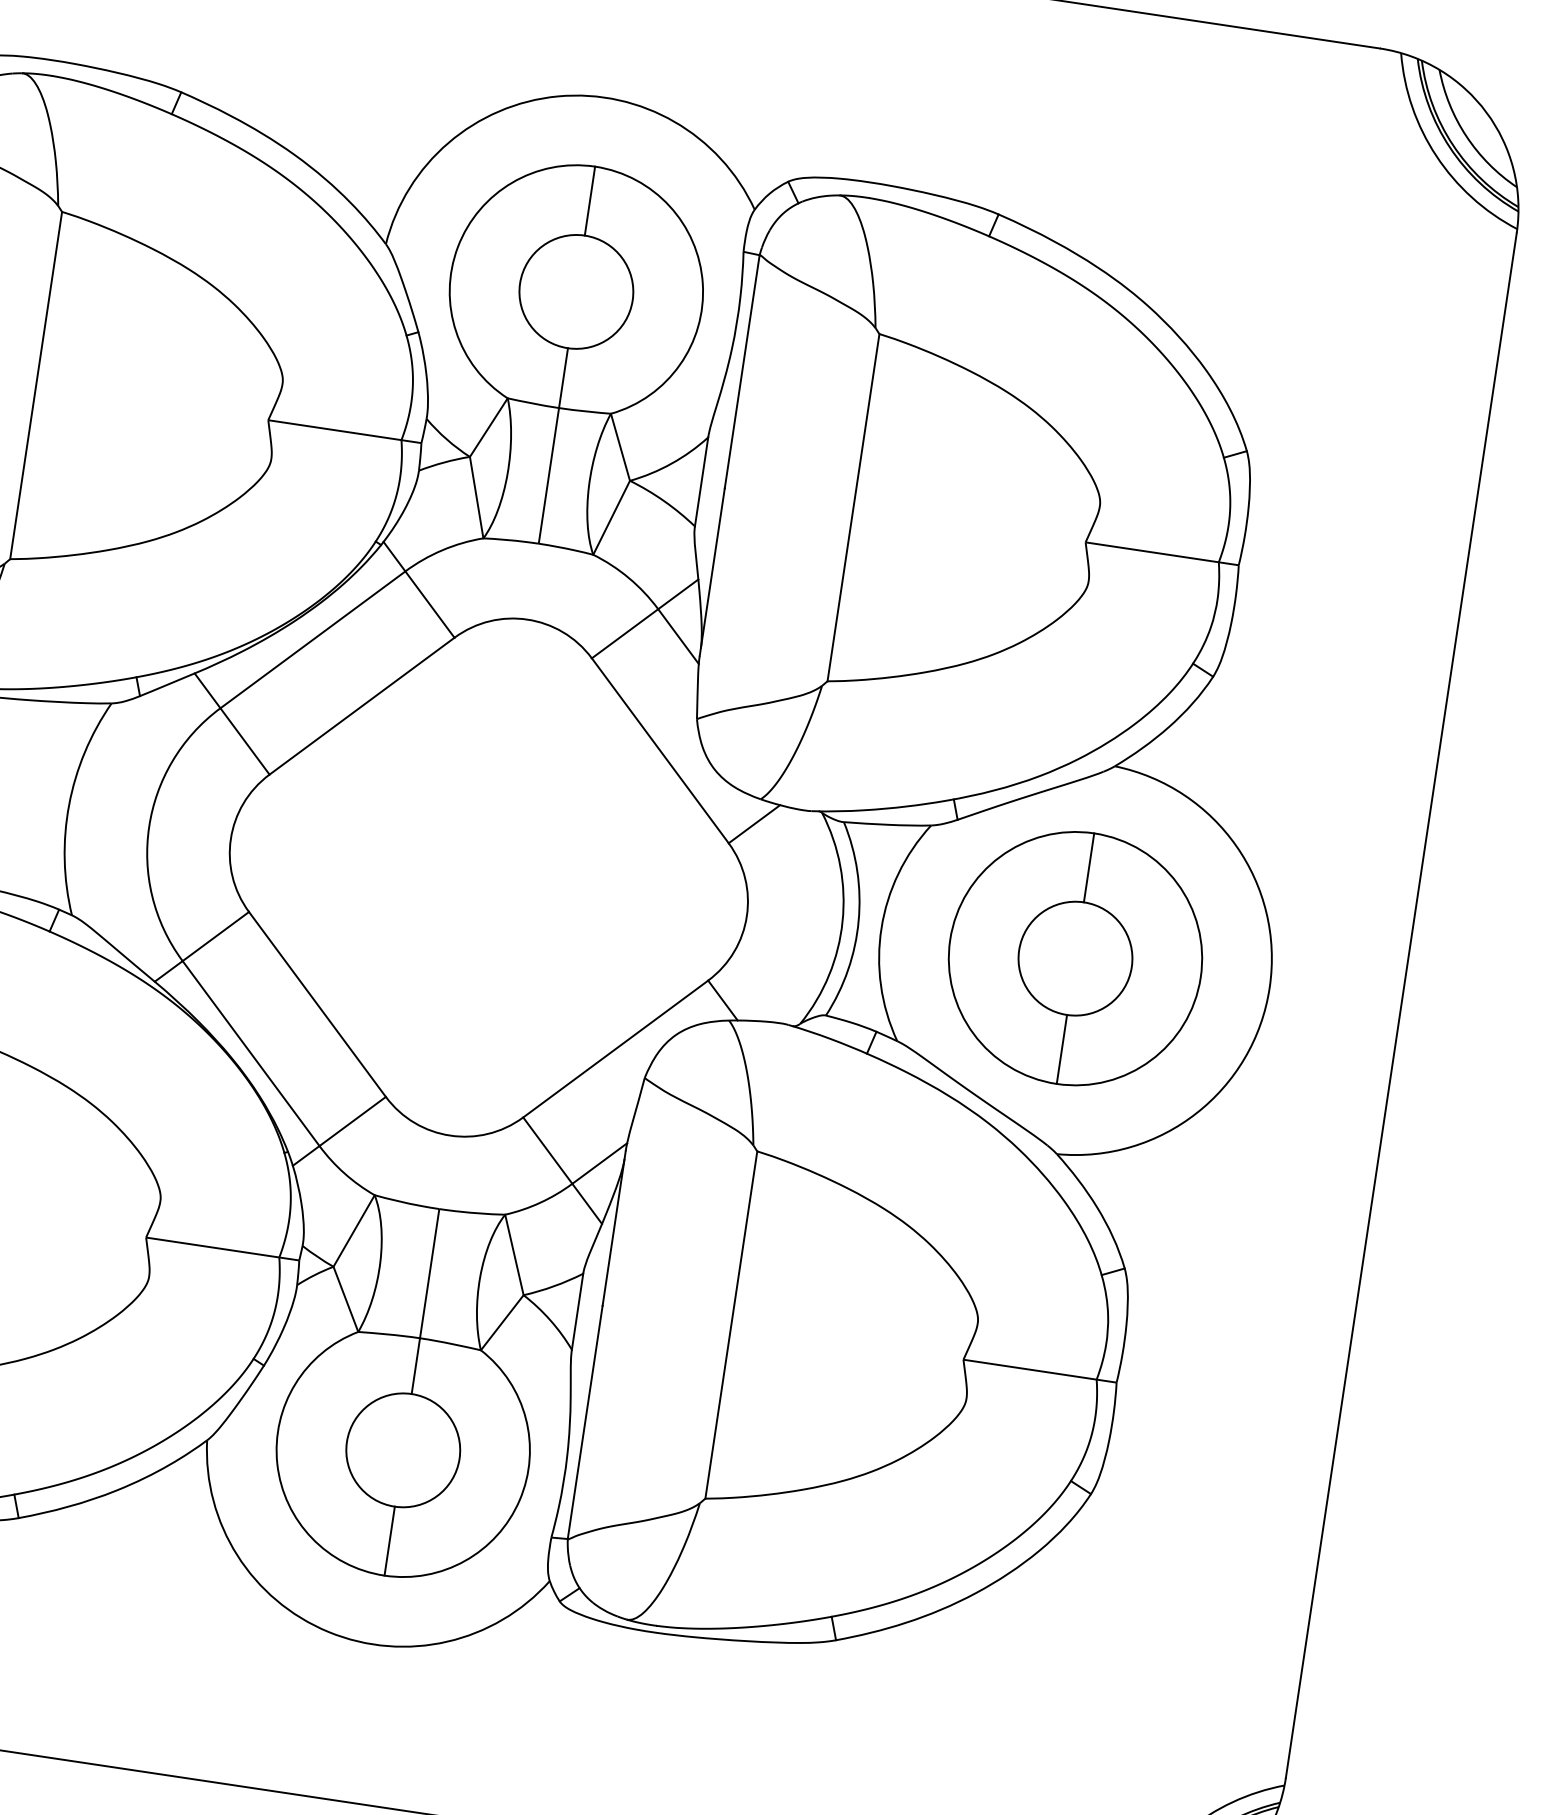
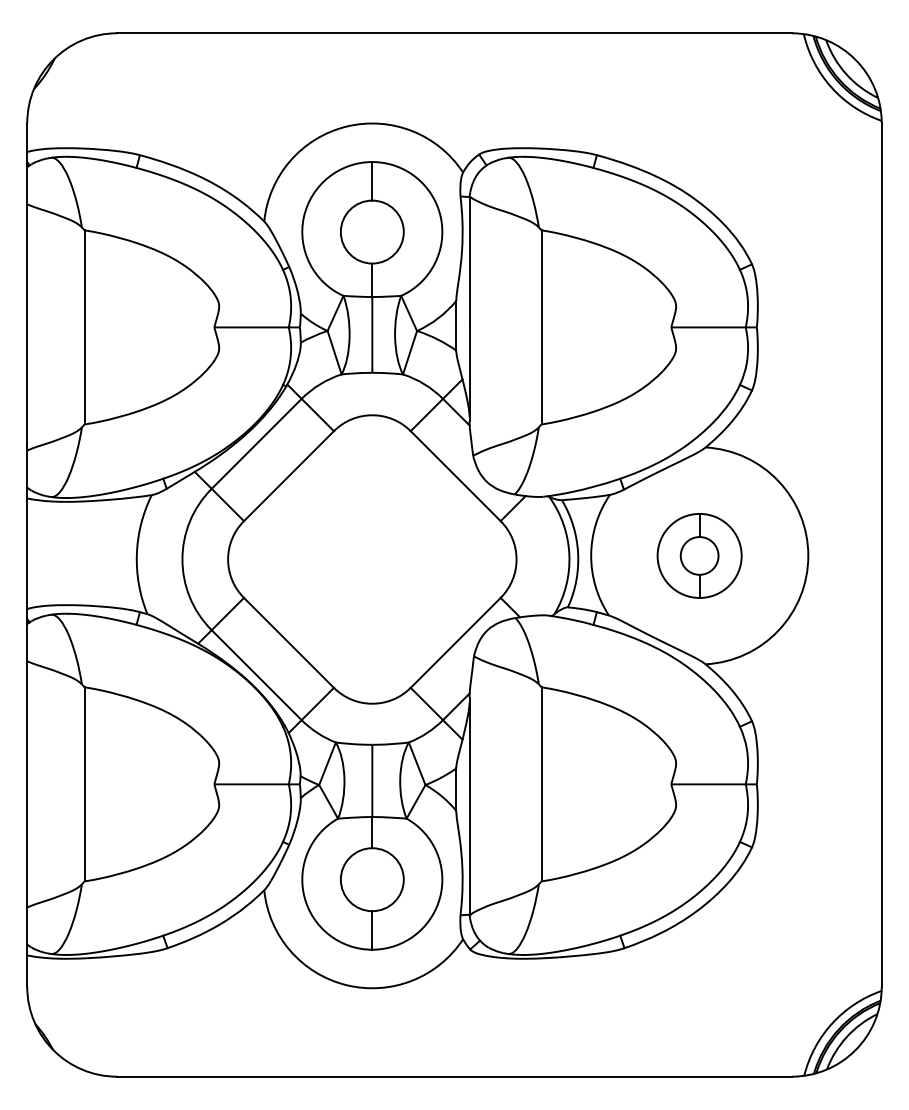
part: (1075, 957) -> (699, 555), size x0.6

